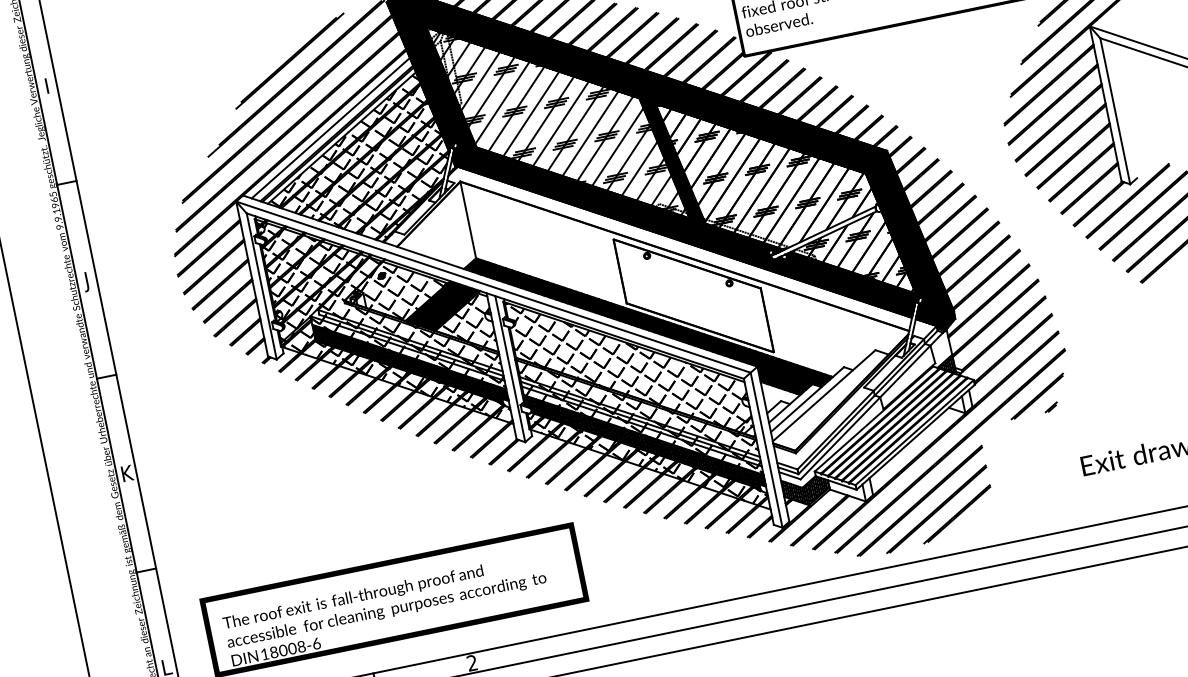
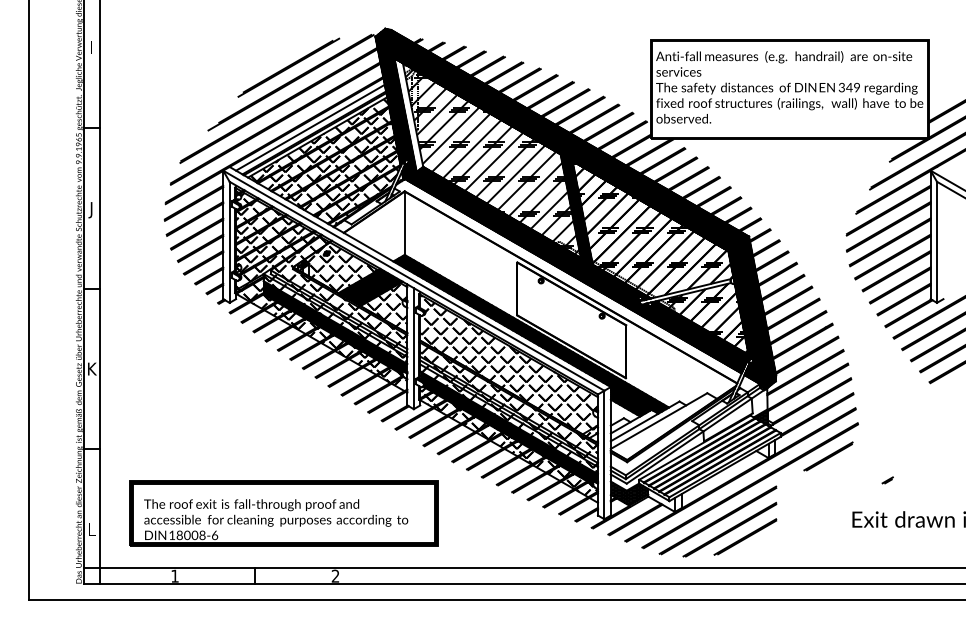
hatch: (445, 87) -> (408, 114), removed
part: (1050, 407) -> (887, 480), moved

